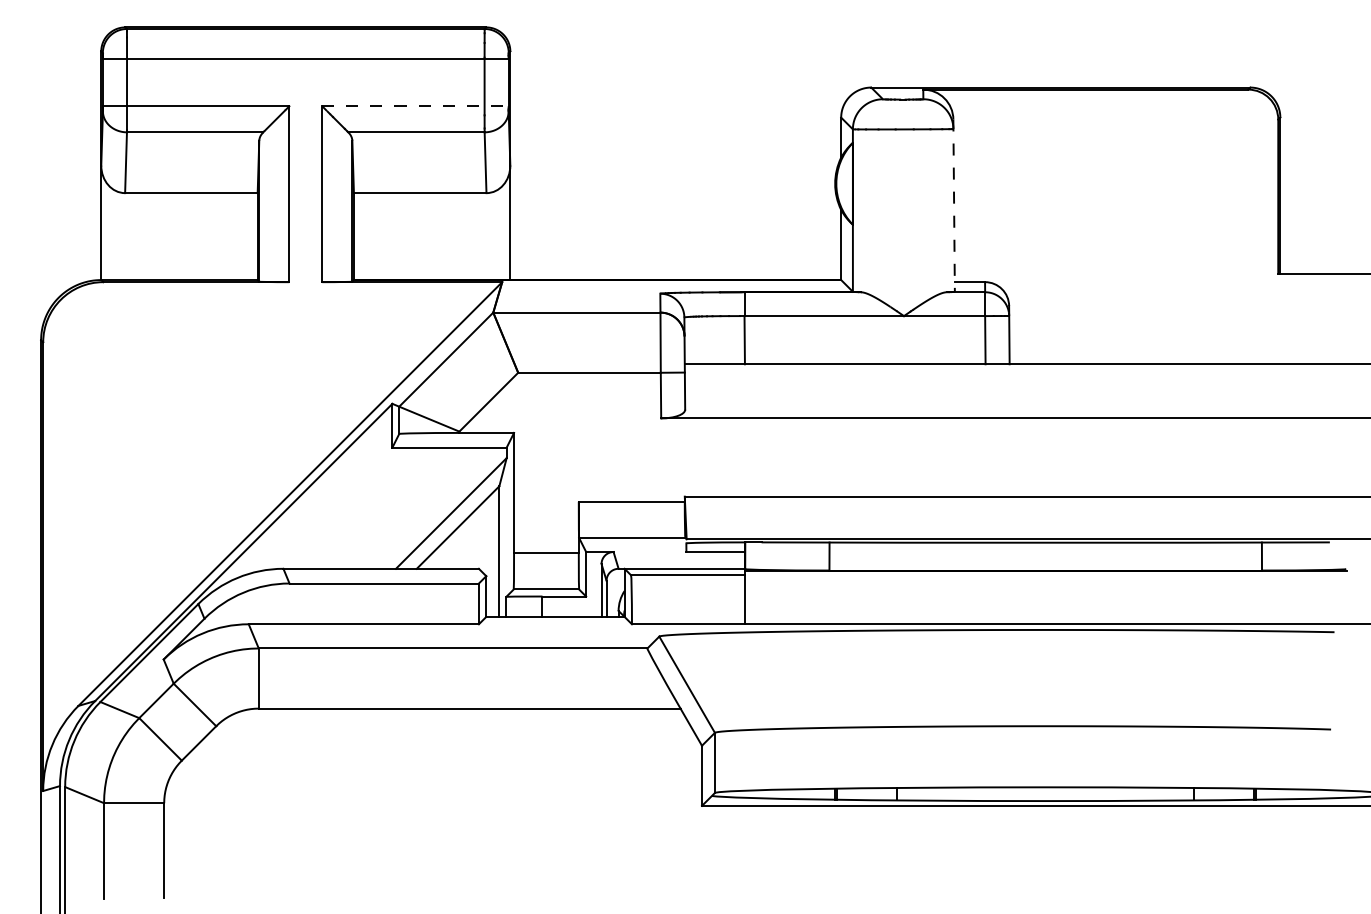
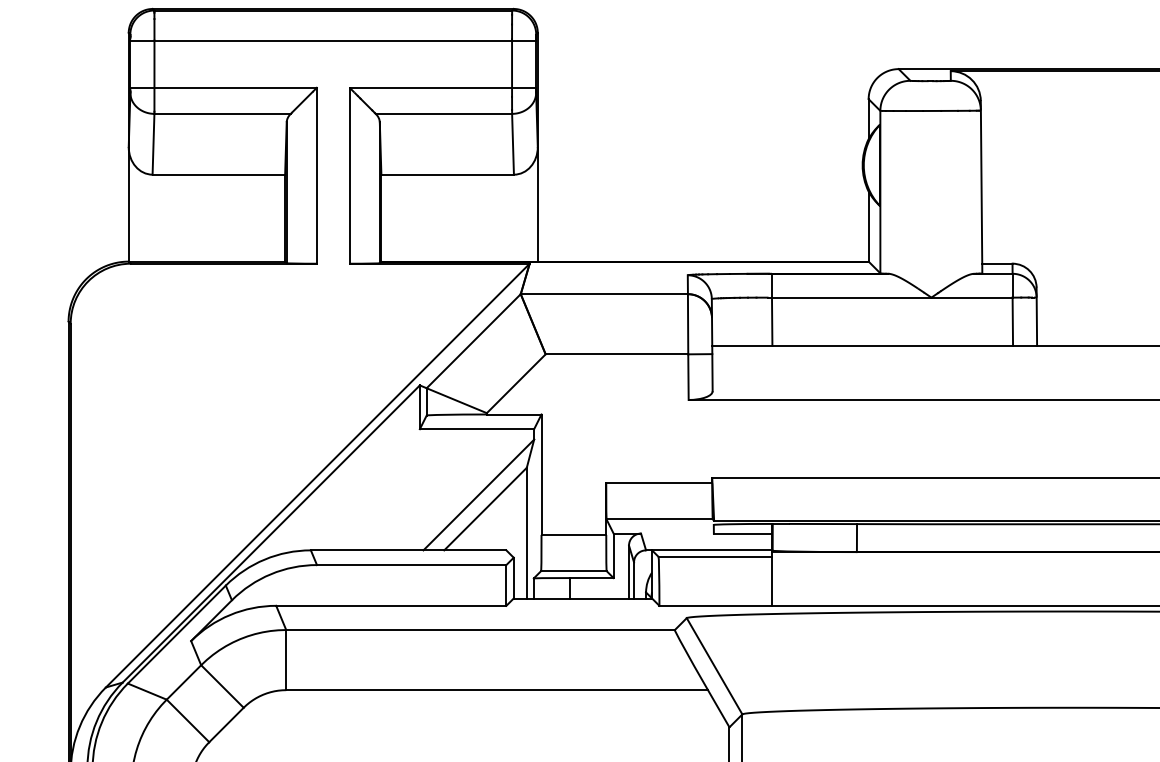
line: (415, 106) -> (442, 88), dashed -> solid
line: (954, 206) -> (981, 188), dashed -> solid

